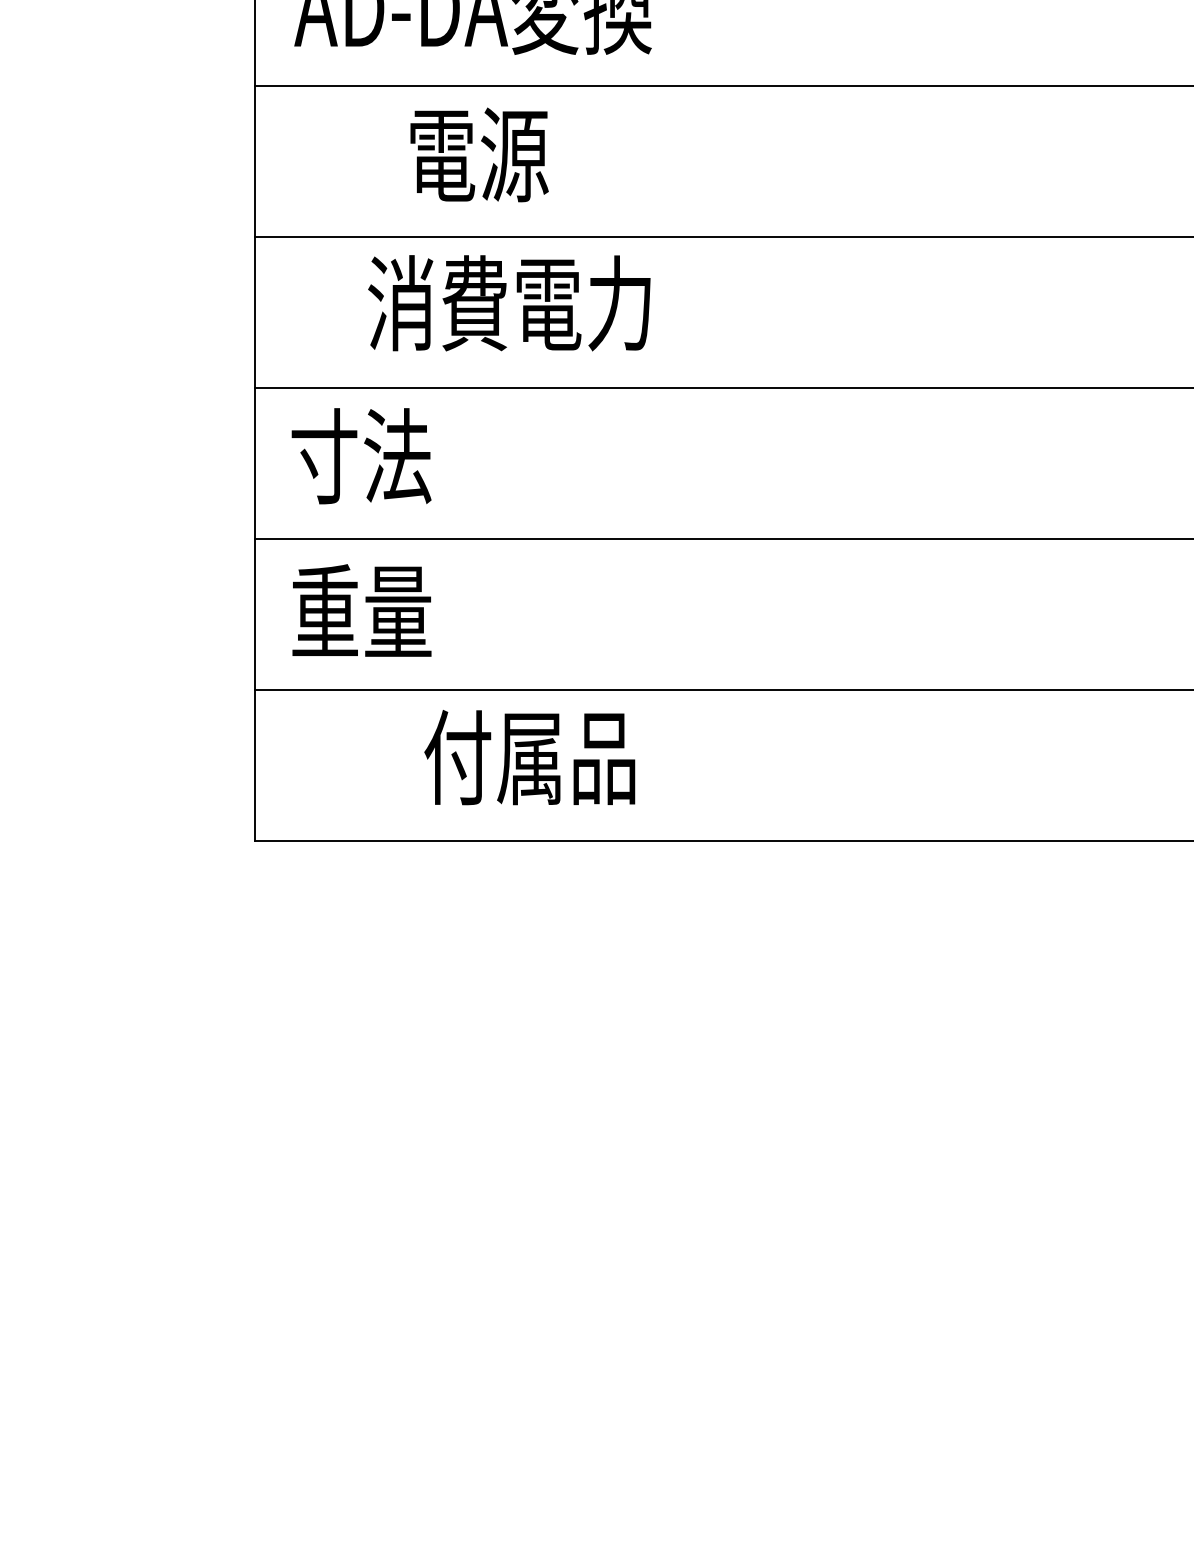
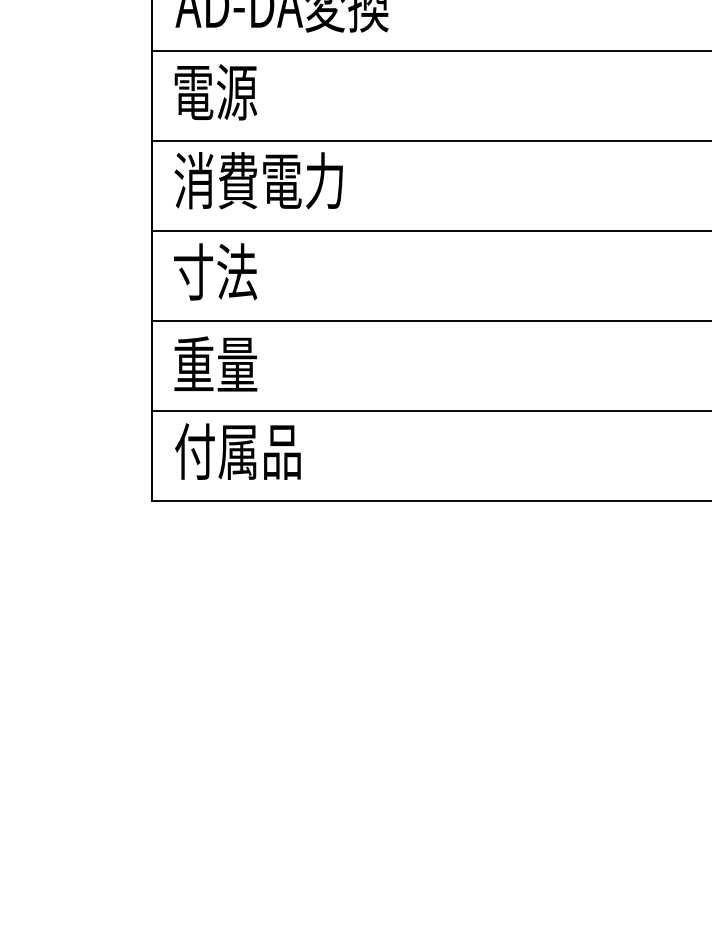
text: (478, 155) -> (215, 92), moved
text: (508, 302) -> (258, 180), moved
text: (529, 757) -> (237, 451), moved

